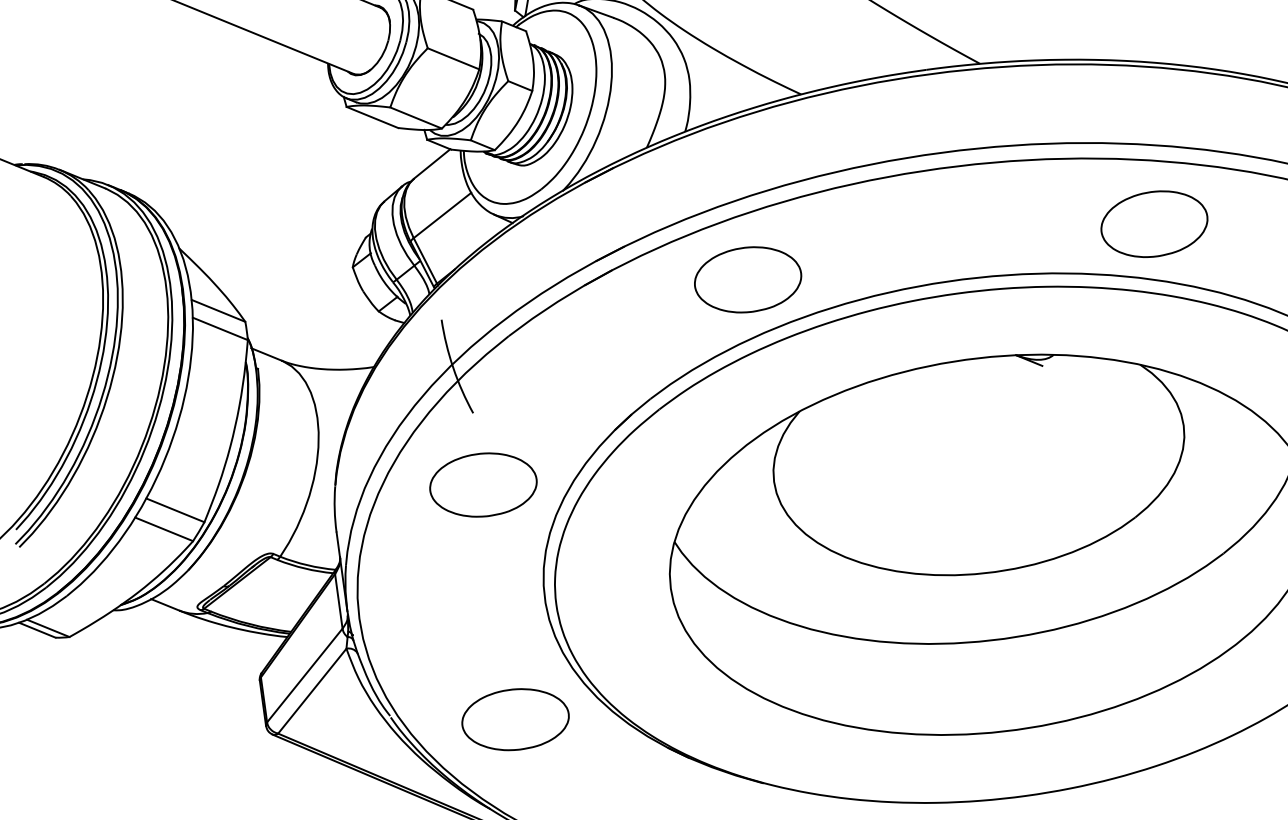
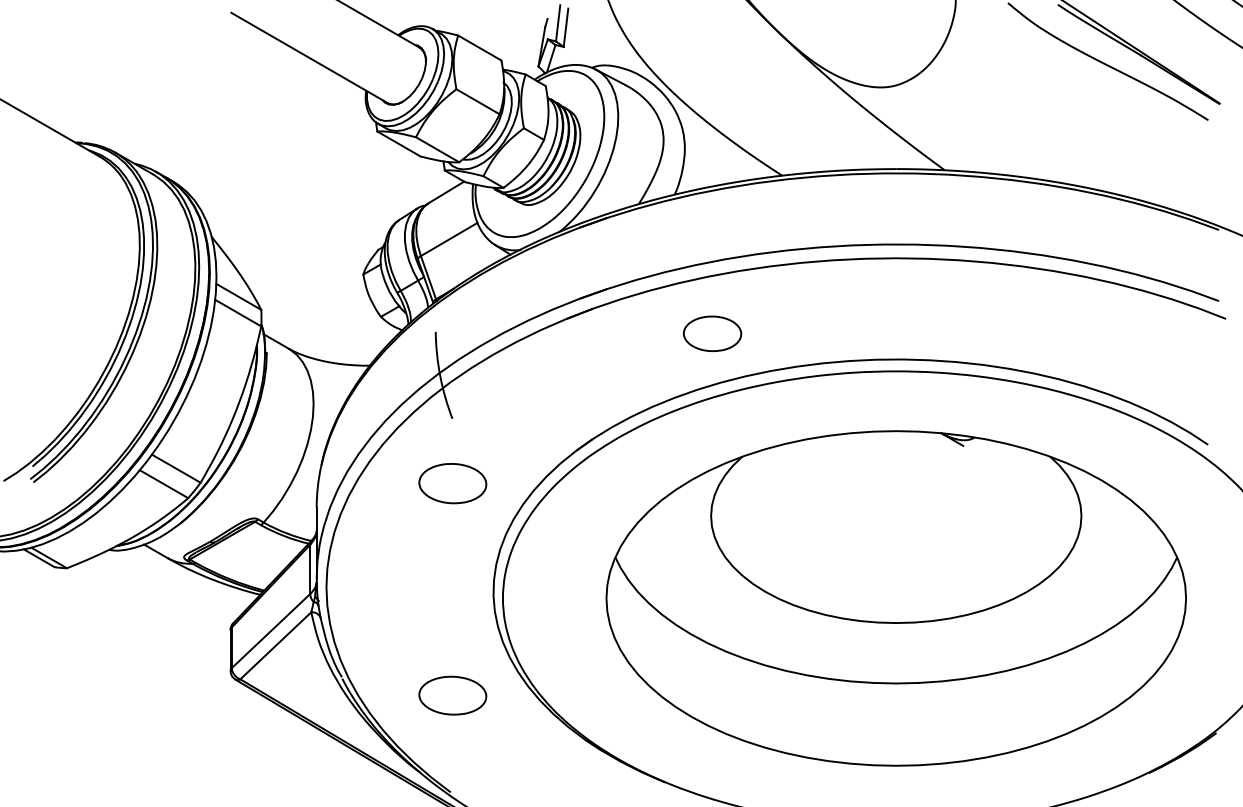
part: (1153, 223) -> (1079, 333), removed
part: (747, 279) -> (712, 333), size x0.6
part: (483, 484) -> (452, 483), size x0.7
part: (515, 719) -> (452, 695), size x0.7

